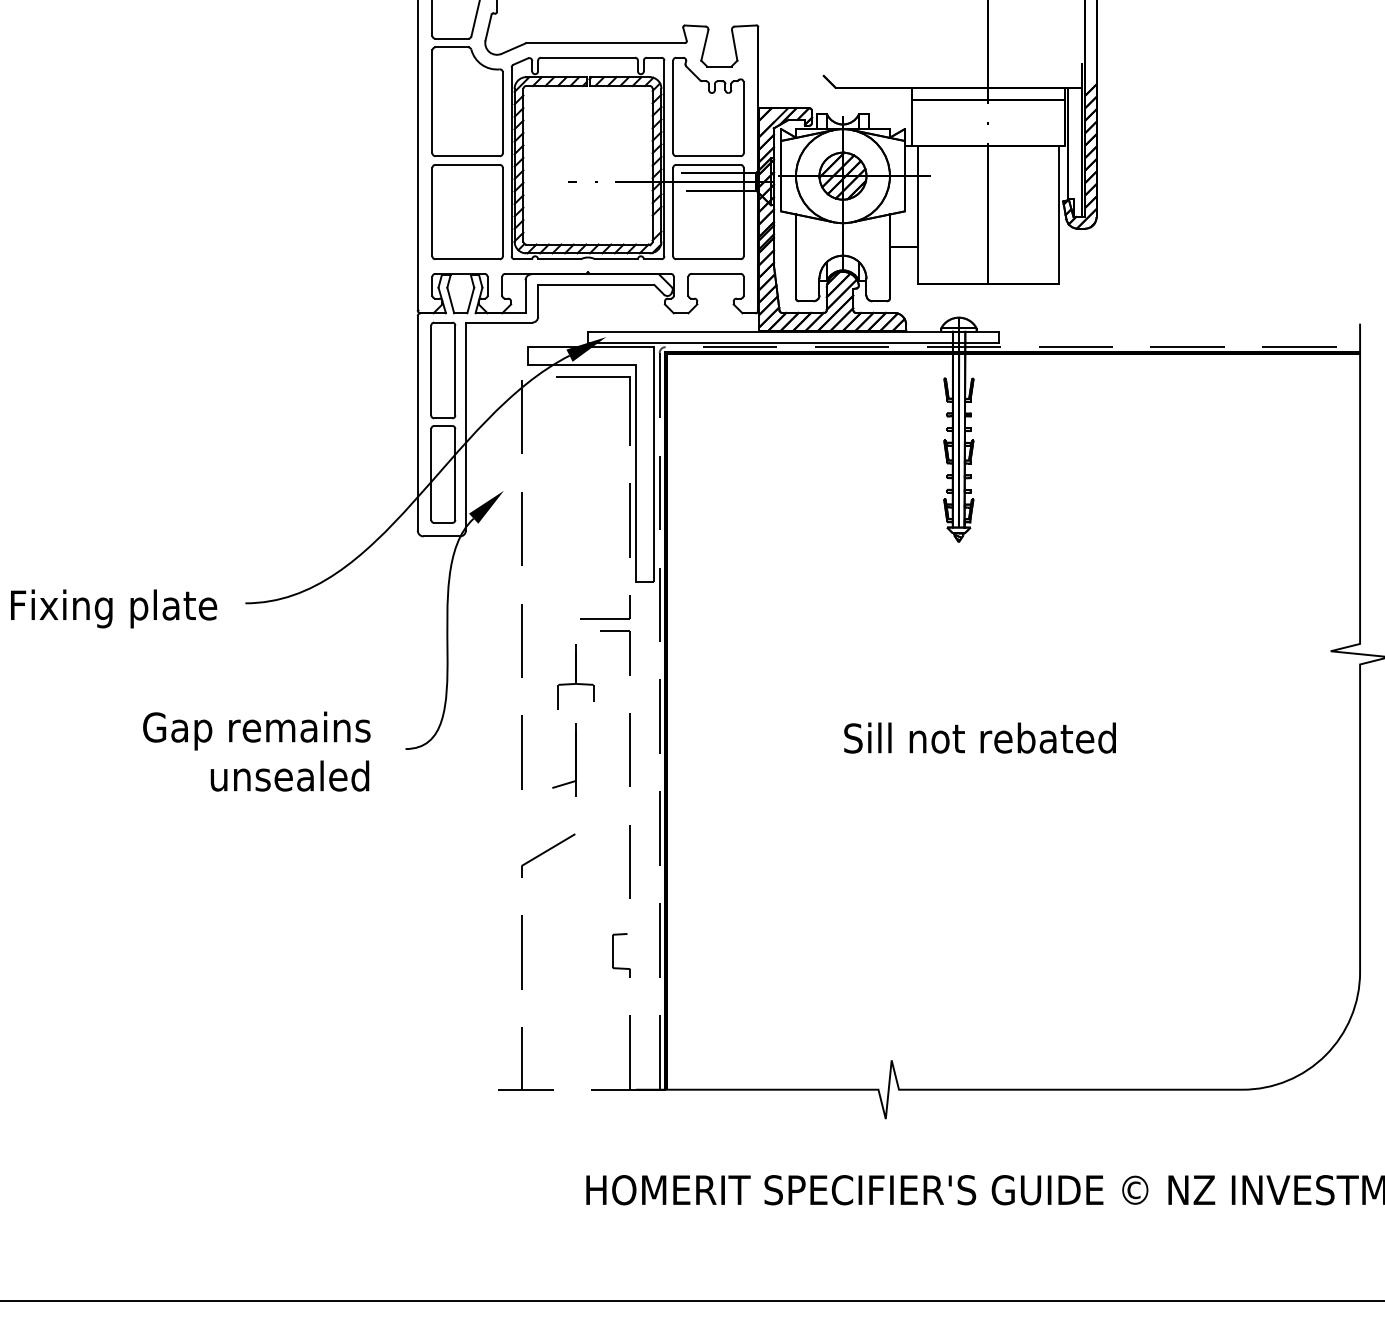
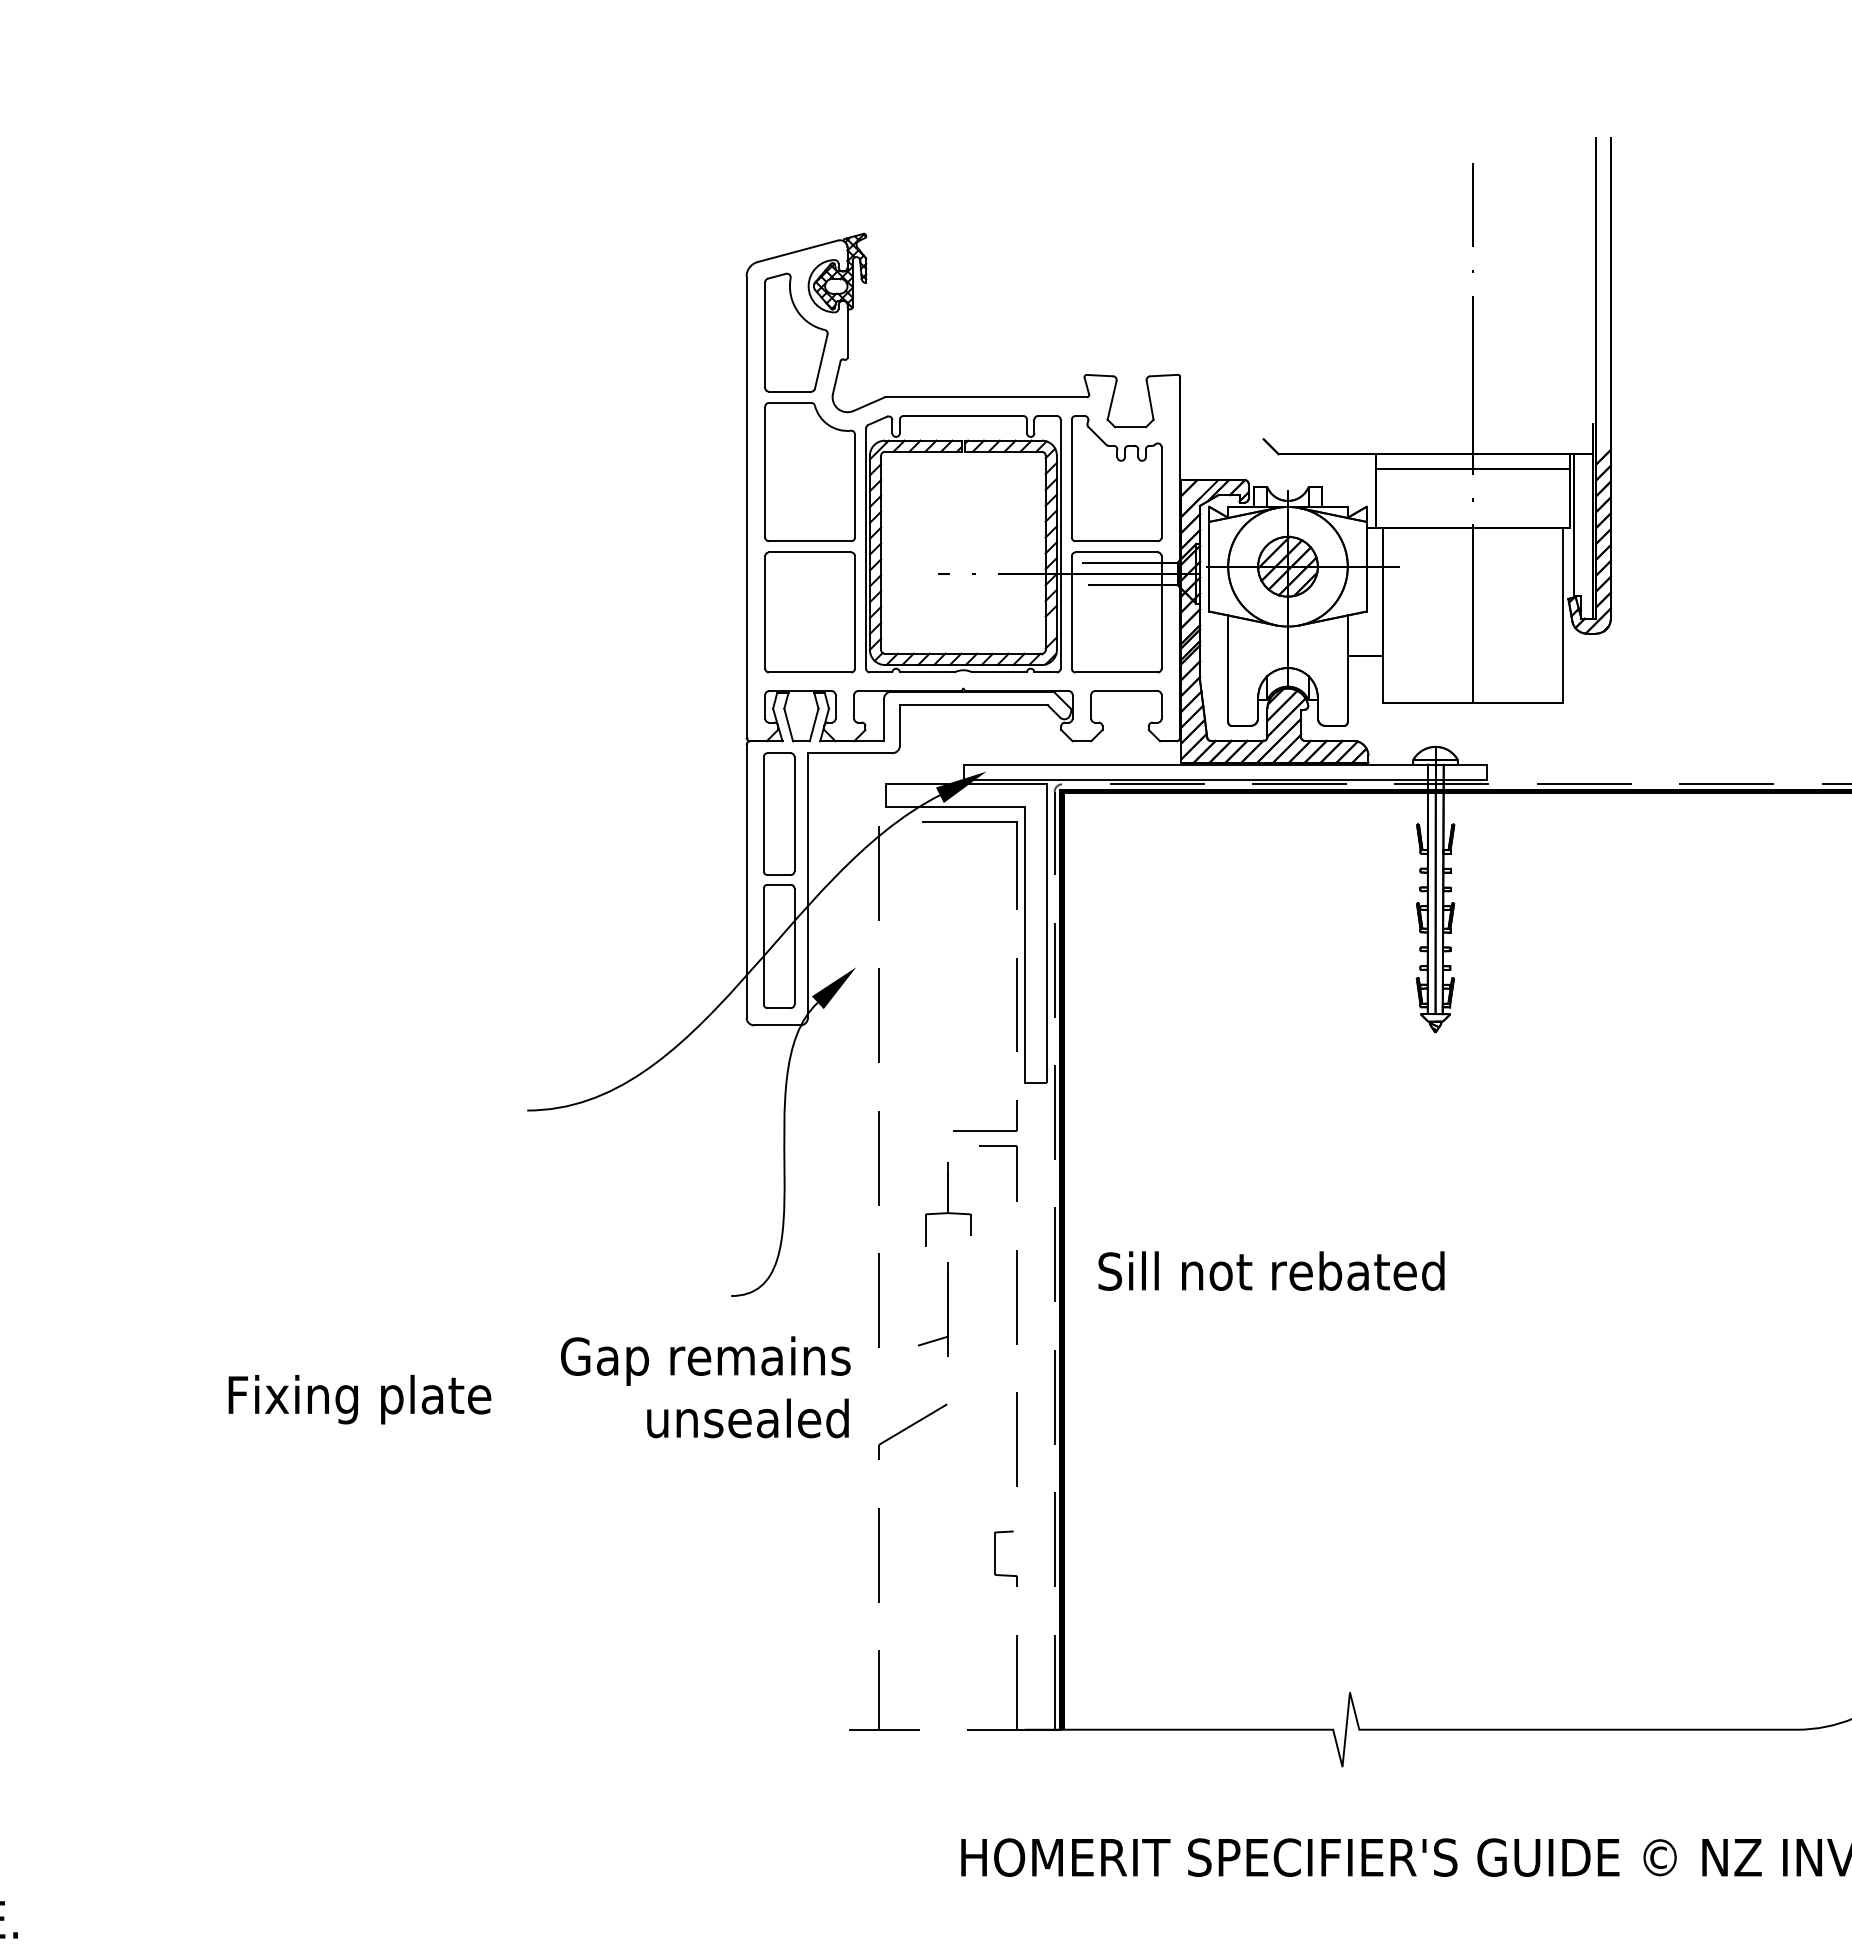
text: (113, 608) -> (359, 1399), moved
text: (980, 737) -> (1271, 1270), moved
text: (256, 751) -> (705, 1387), moved

